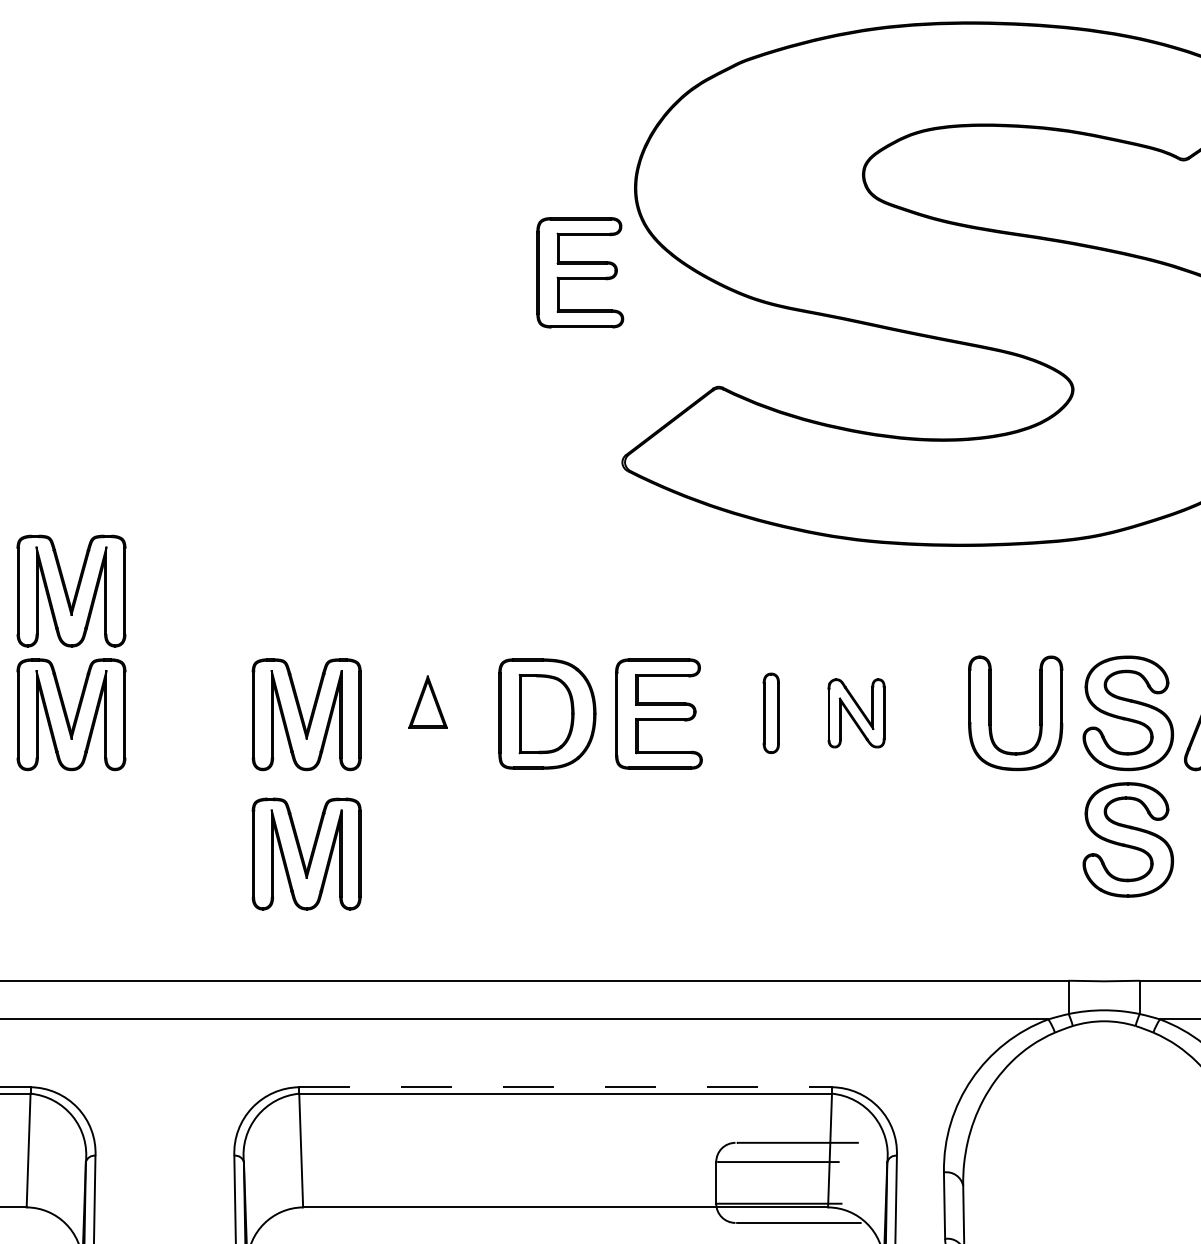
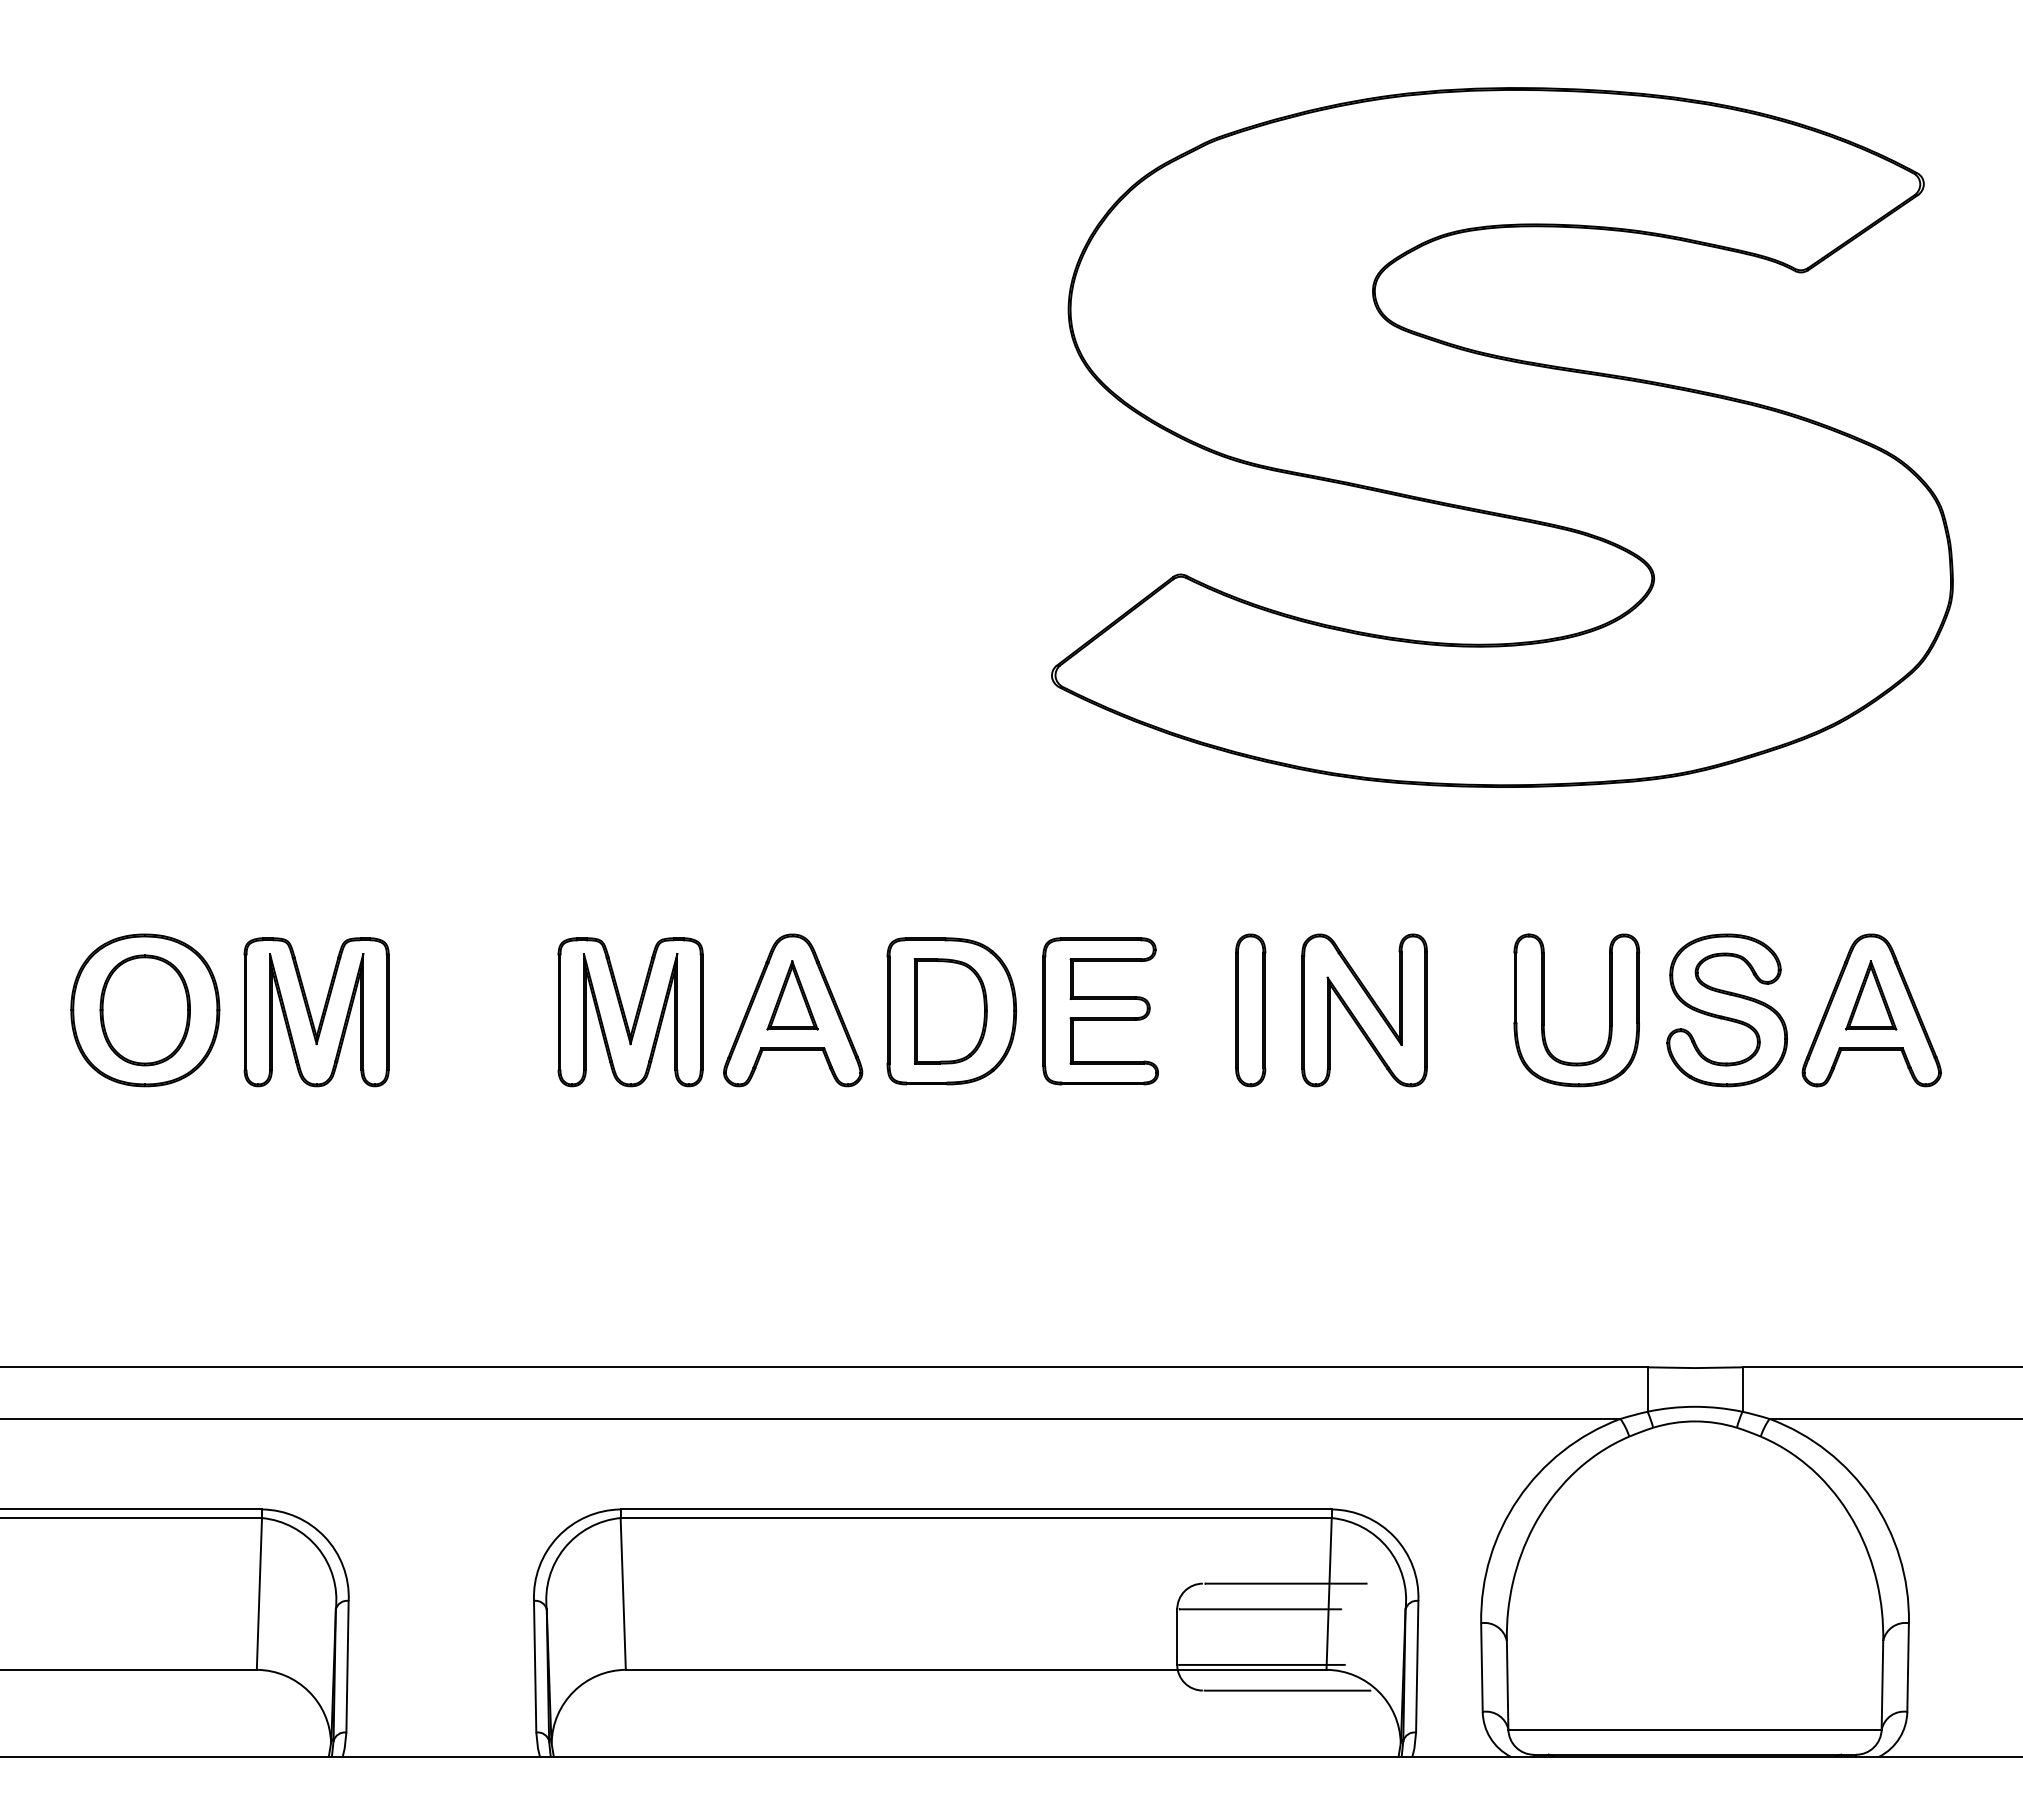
part: (580, 272) -> (995, 422), removed
part: (71, 591) -> (316, 847), removed
part: (428, 713) -> (793, 1010), added
part: (771, 713) -> (1250, 1010), size x1.43
part: (856, 713) -> (1364, 1010), size x1.67
part: (1127, 840) -> (1726, 1179), removed
part: (306, 854) -> (630, 1198), removed
line: (565, 1087) -> (976, 1509), dashed -> solid

